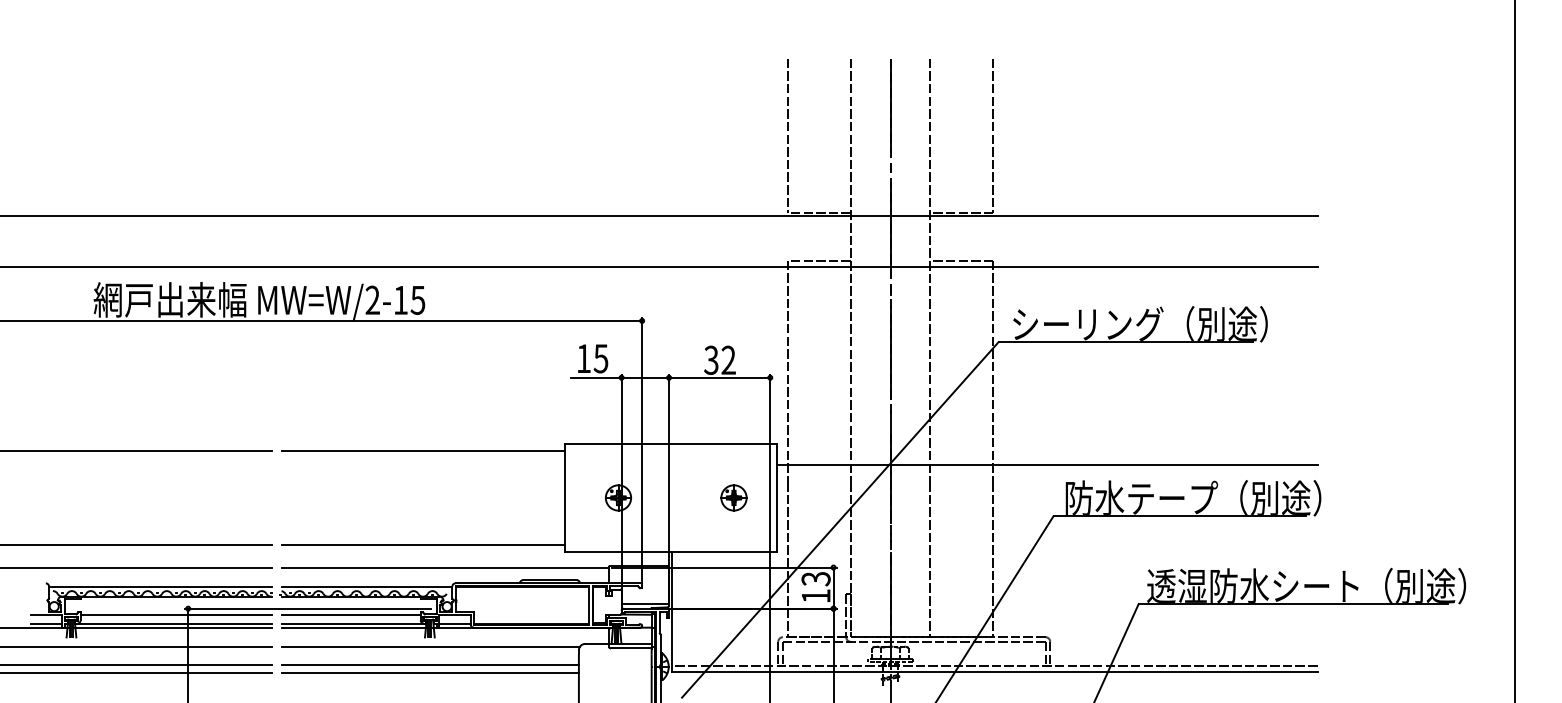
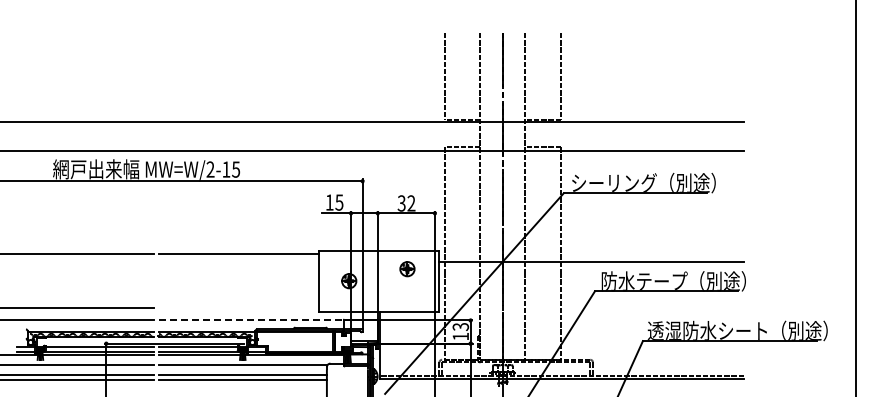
part: (734, 498) -> (407, 269), moved
line: (422, 544) -> (238, 307), removed
line: (445, 567) -> (251, 320), solid -> dashed

